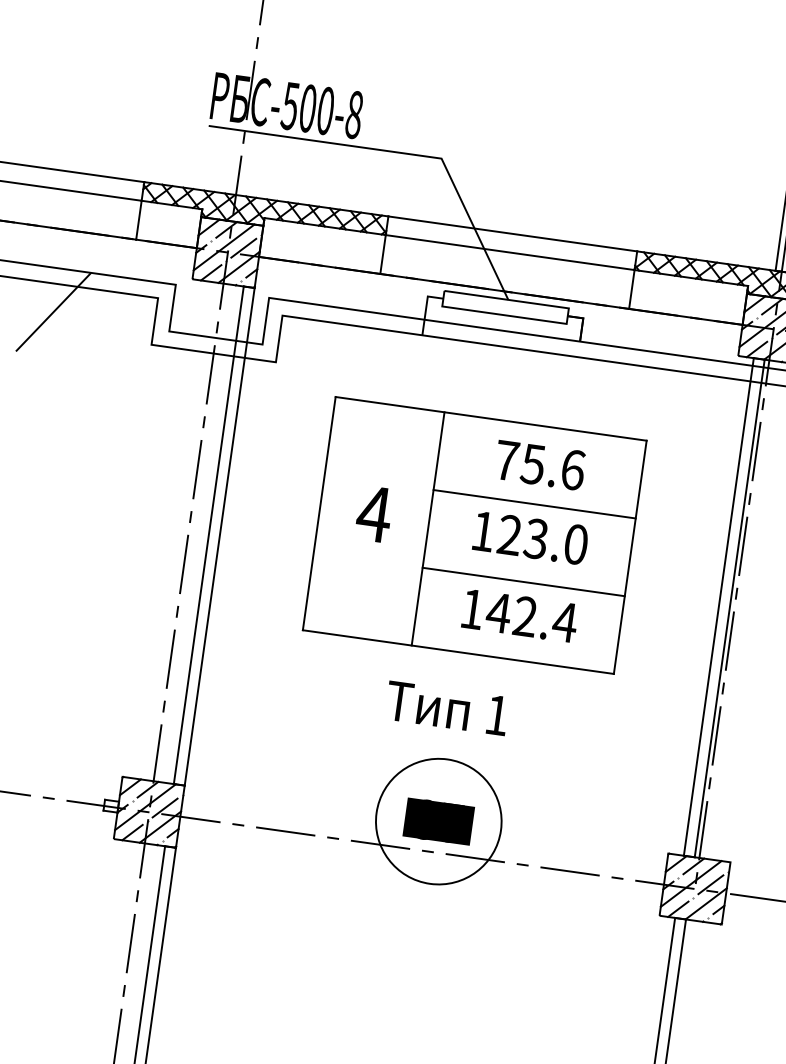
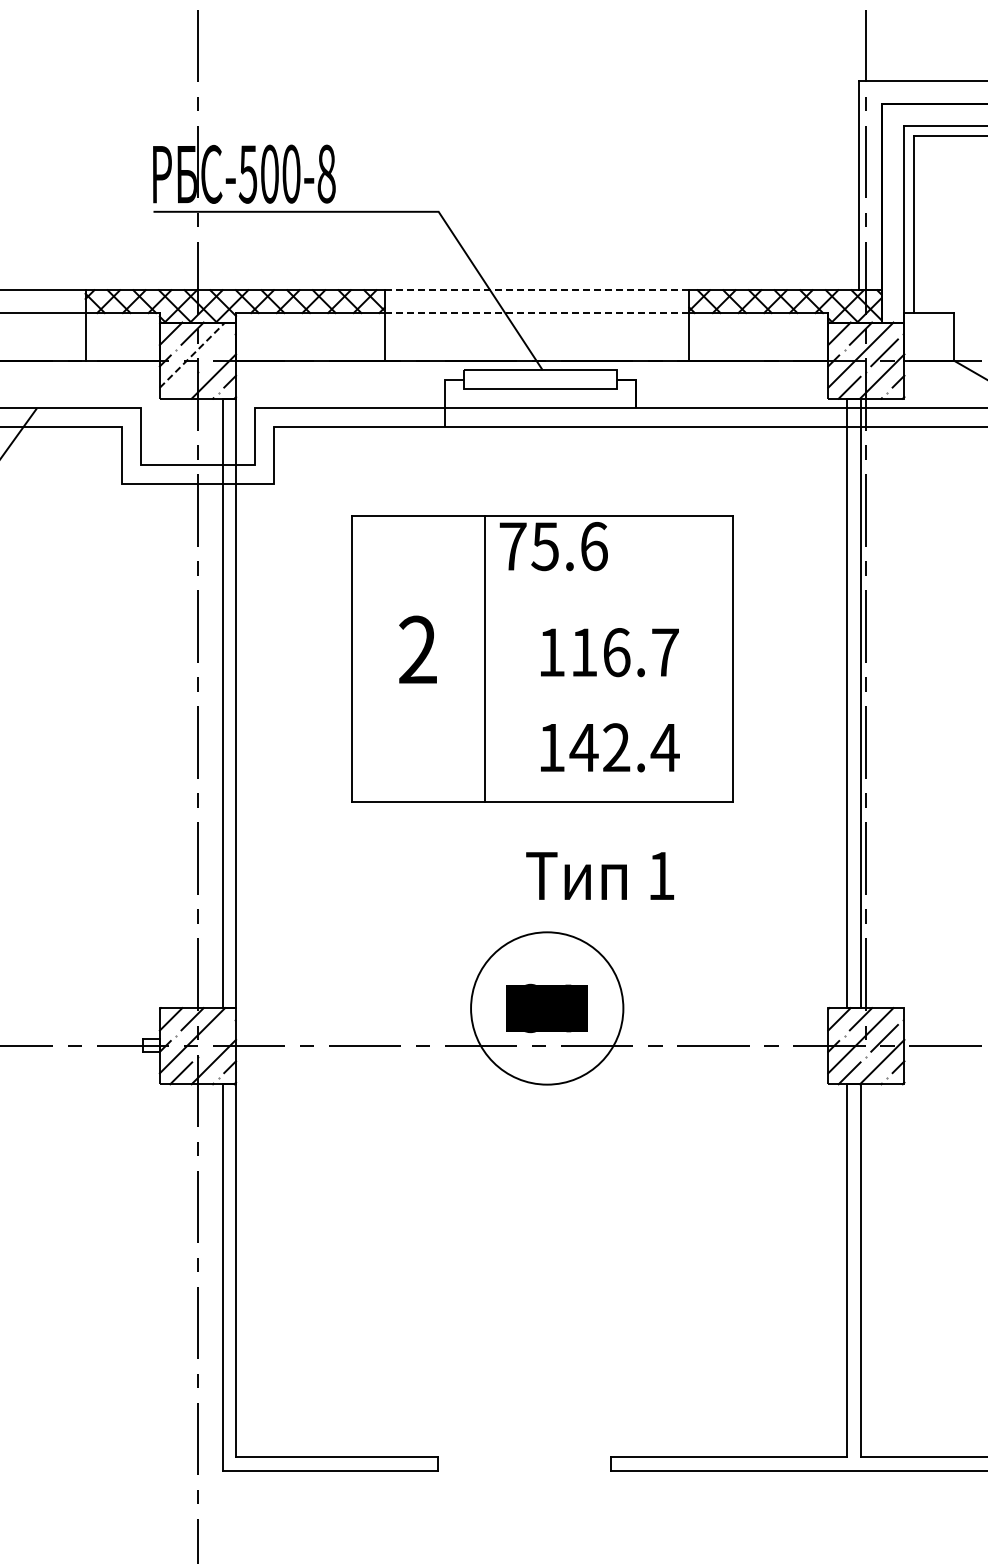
line: (512, 234) -> (536, 290), solid -> dashed
line: (224, 246) -> (192, 354), solid -> dashed
line: (243, 247) -> (215, 352), removed
line: (509, 252) -> (536, 313), solid -> dashed
line: (211, 272) -> (181, 387), removed
text: (539, 465) -> (553, 546), moved
line: (534, 504) -> (608, 611), removed
text: (374, 513) -> (417, 649), 4 -> 2
text: (542, 539) -> (624, 652), 123.0 -> 116.7
line: (523, 582) -> (608, 706), removed
text: (446, 707) -> (599, 875), moved
line: (164, 807) -> (215, 1037), removed
text: (451, 823) -> (562, 1008), 37 -> 34

